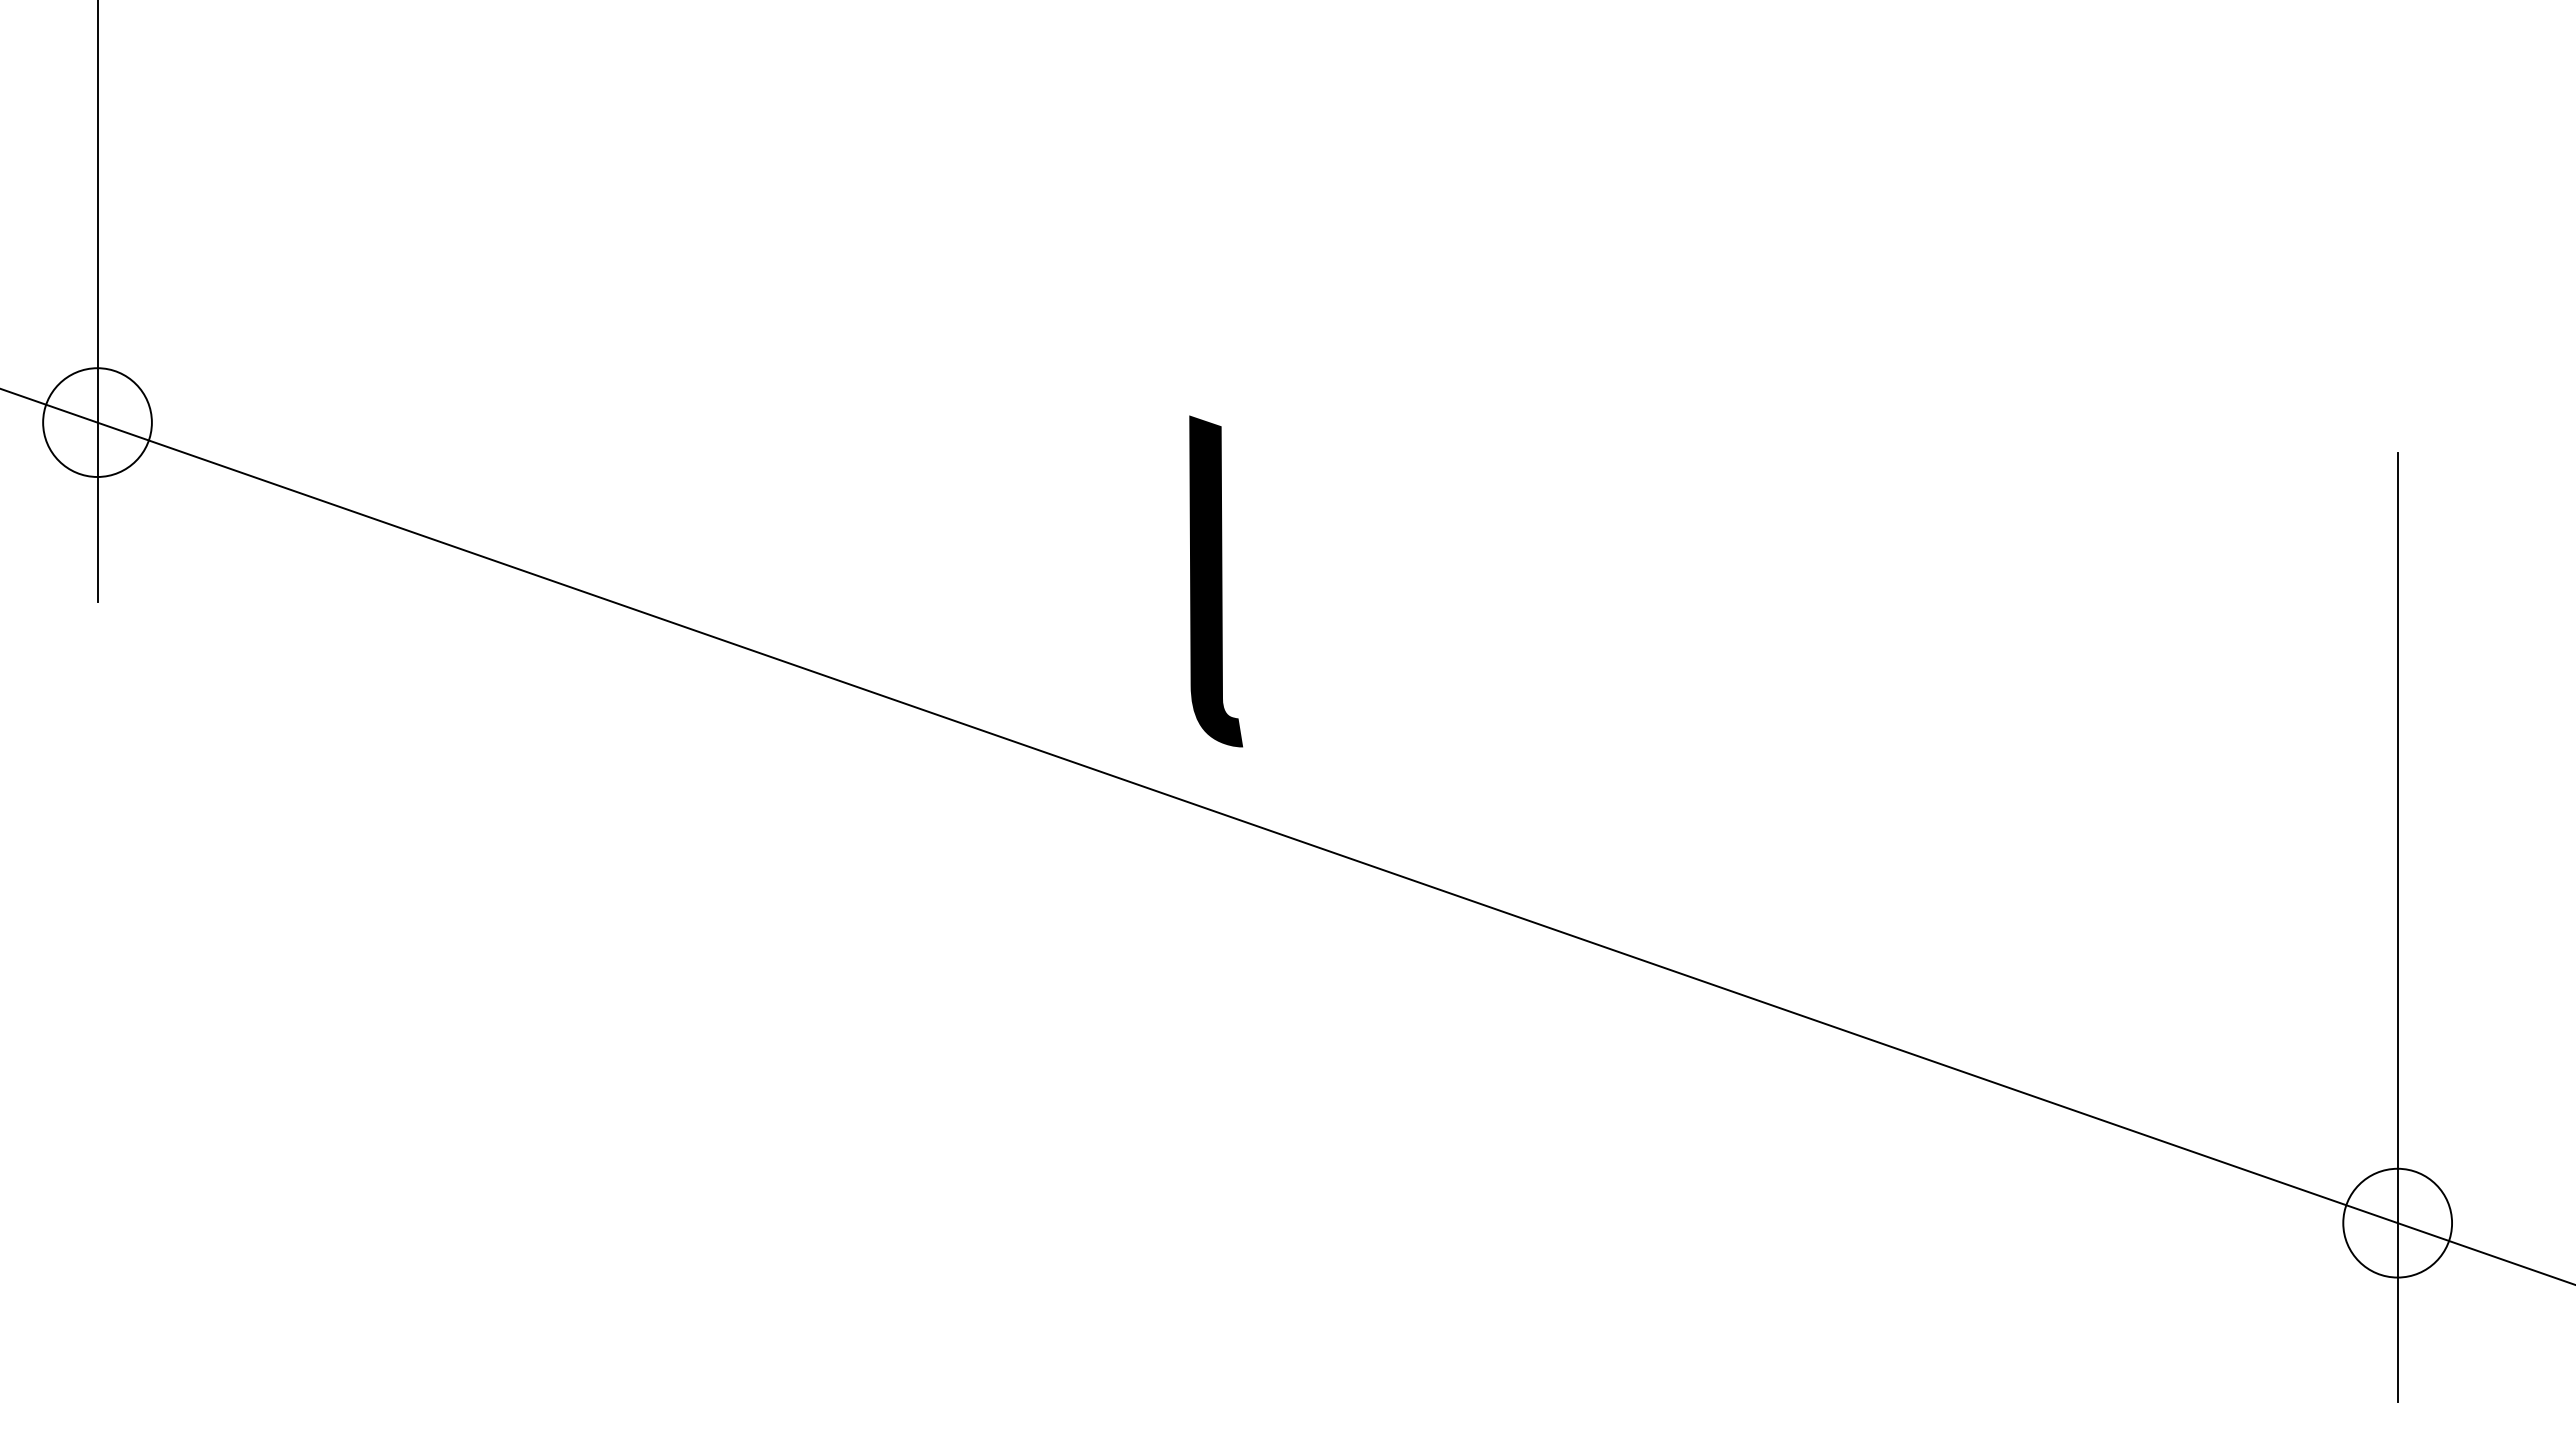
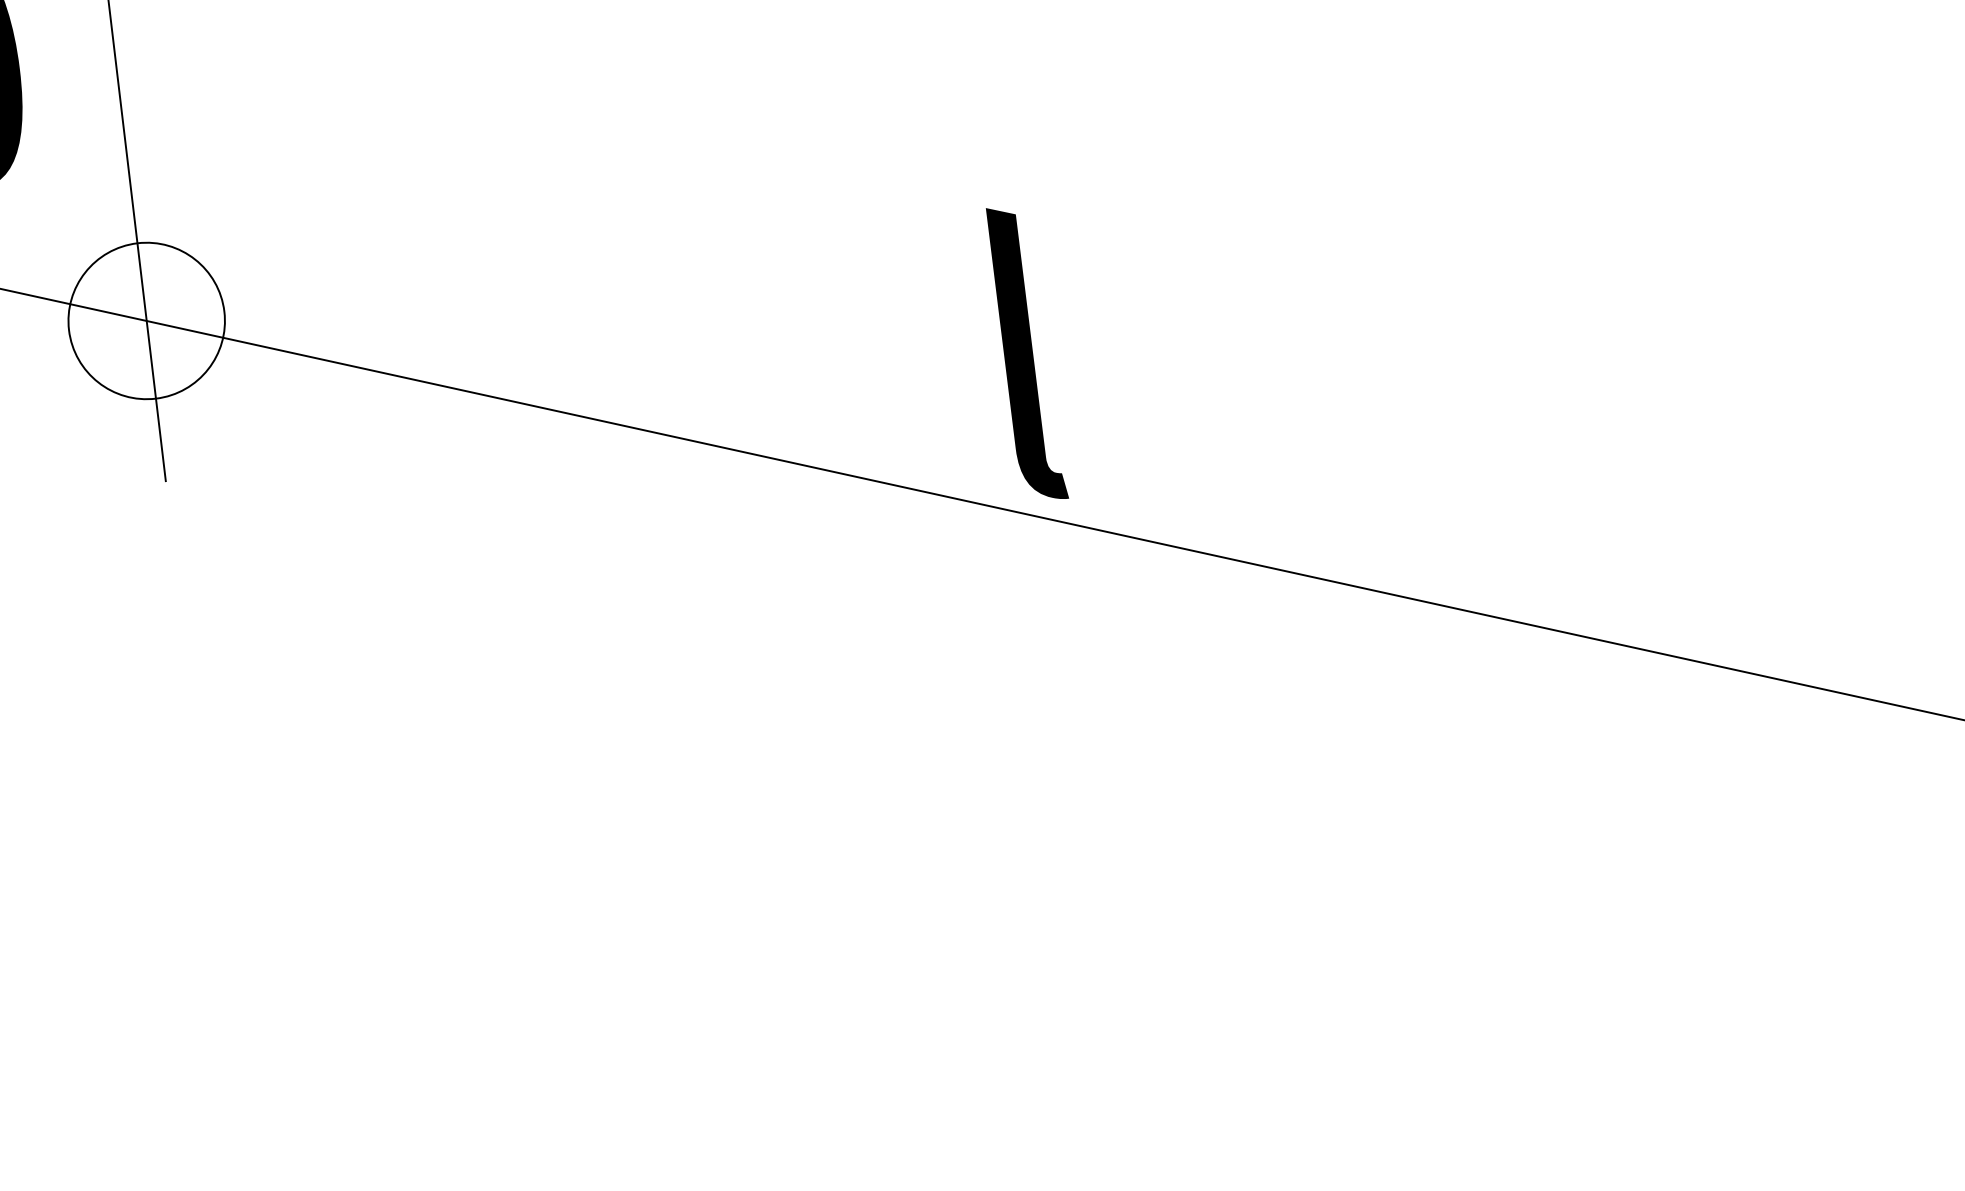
circle: (97, 422) -> (146, 320), size x1.6
text: (1215, 581) -> (1026, 353), moved

